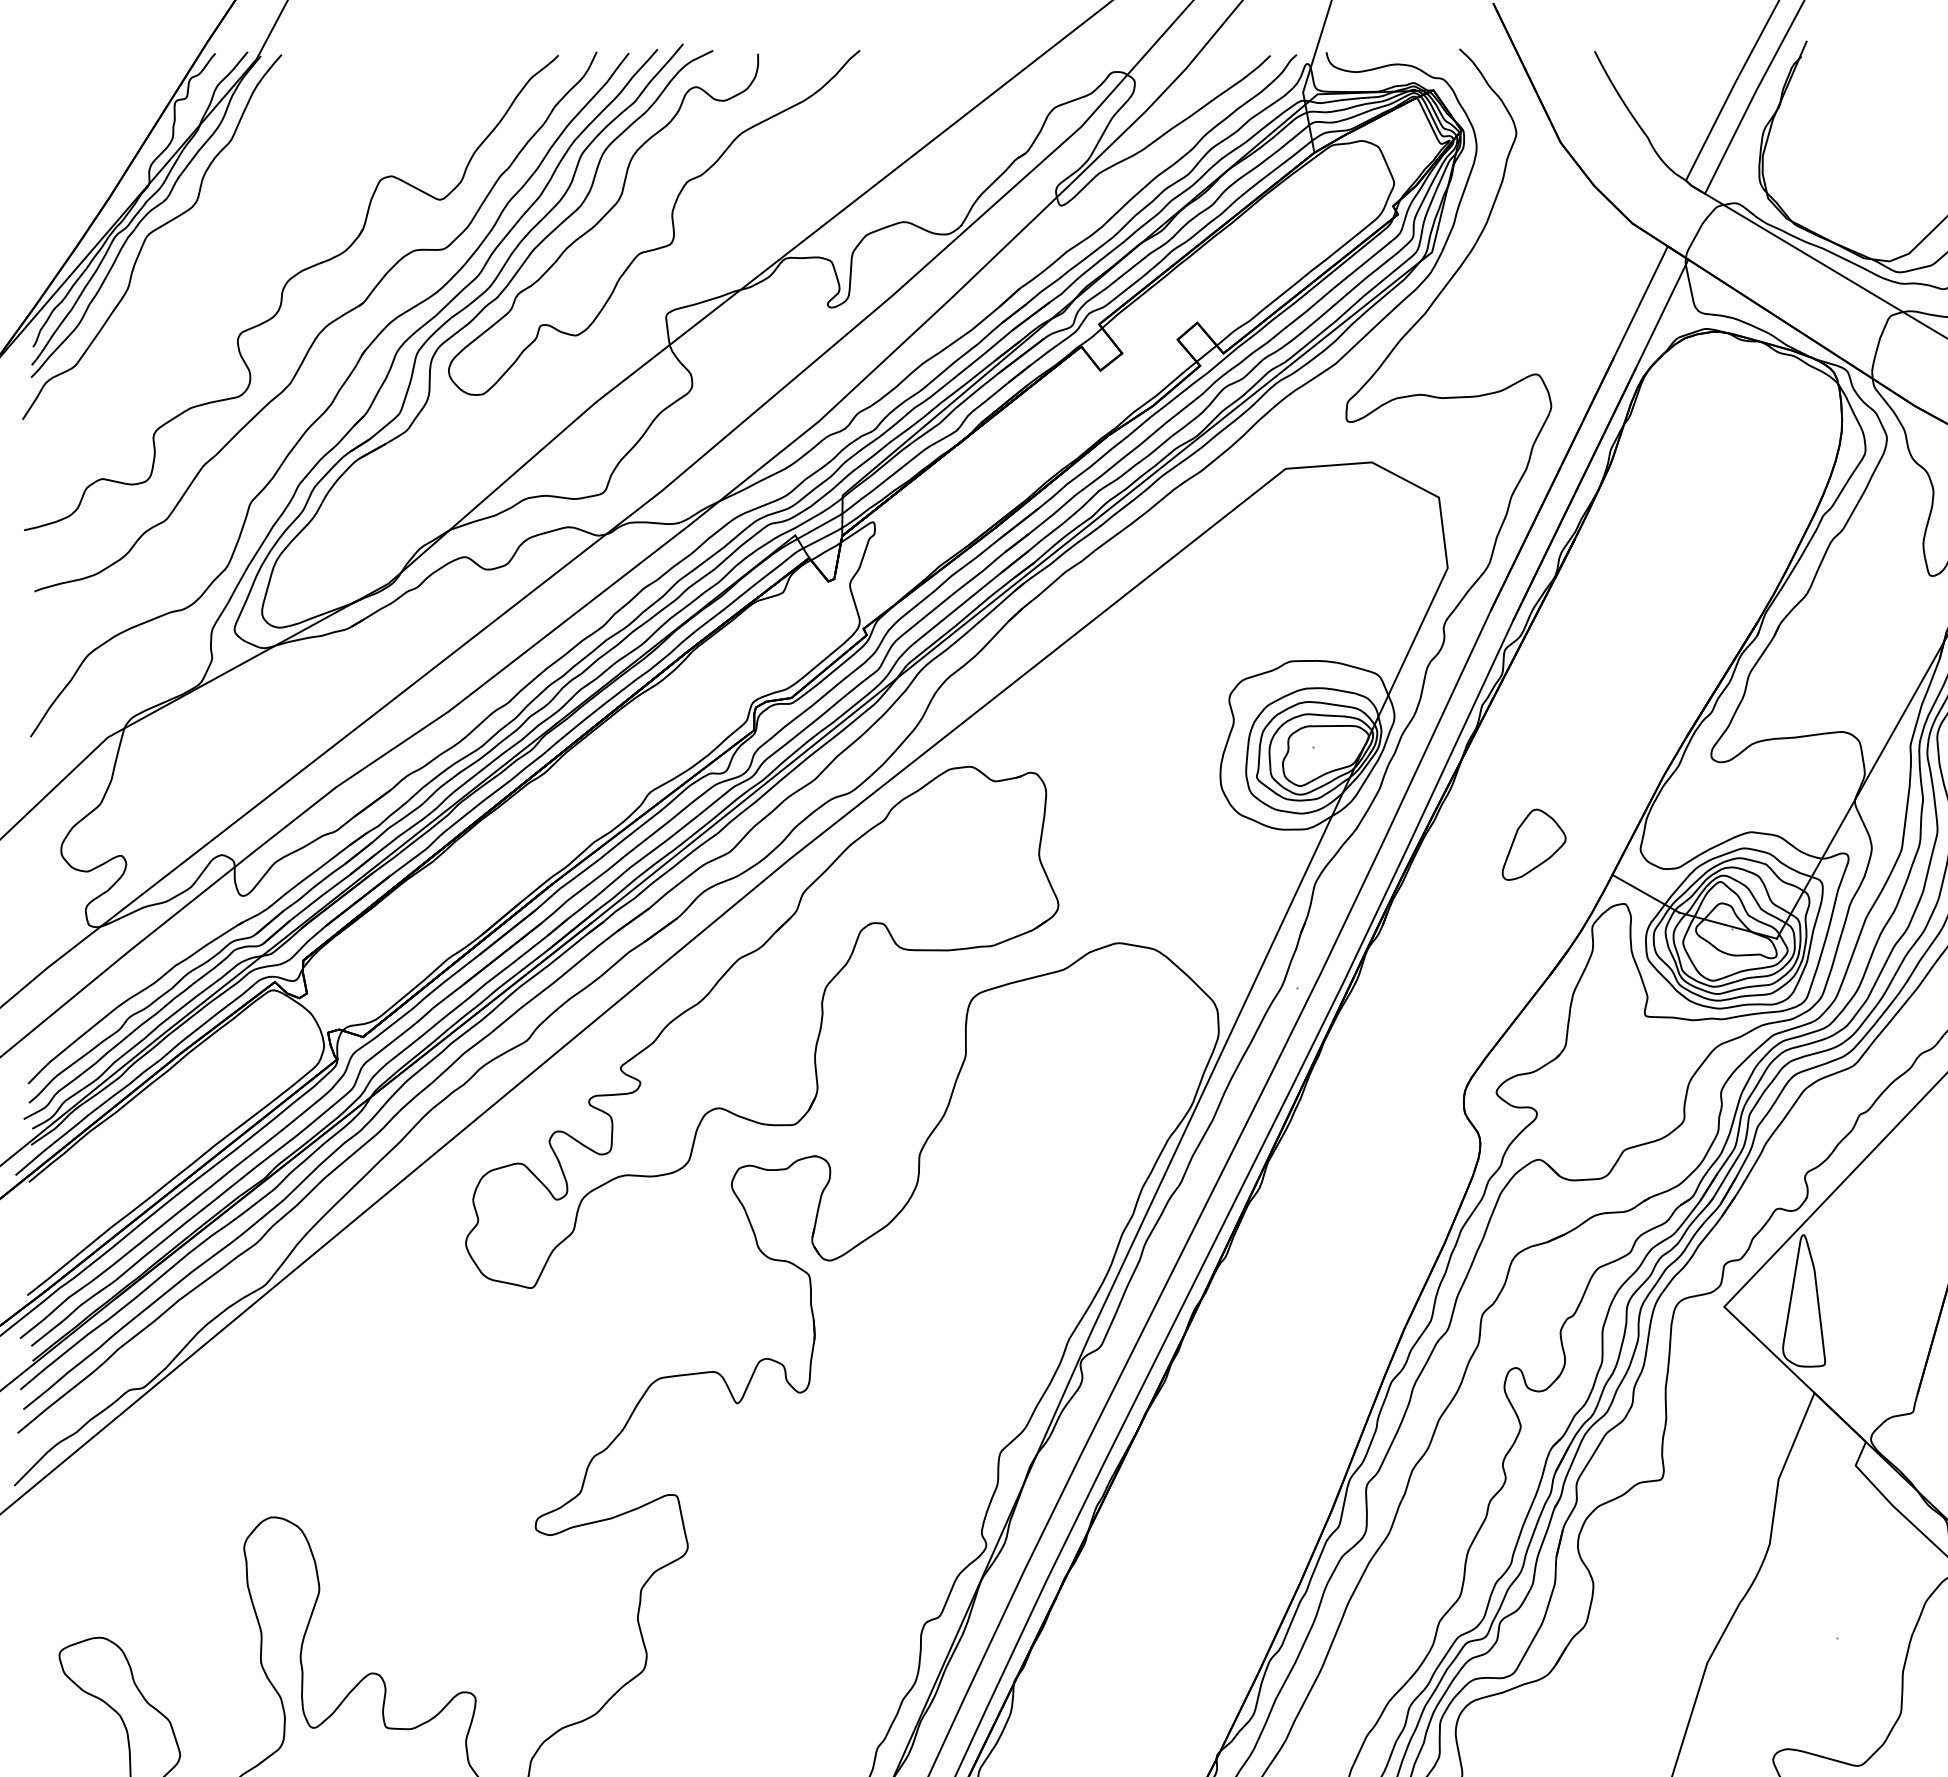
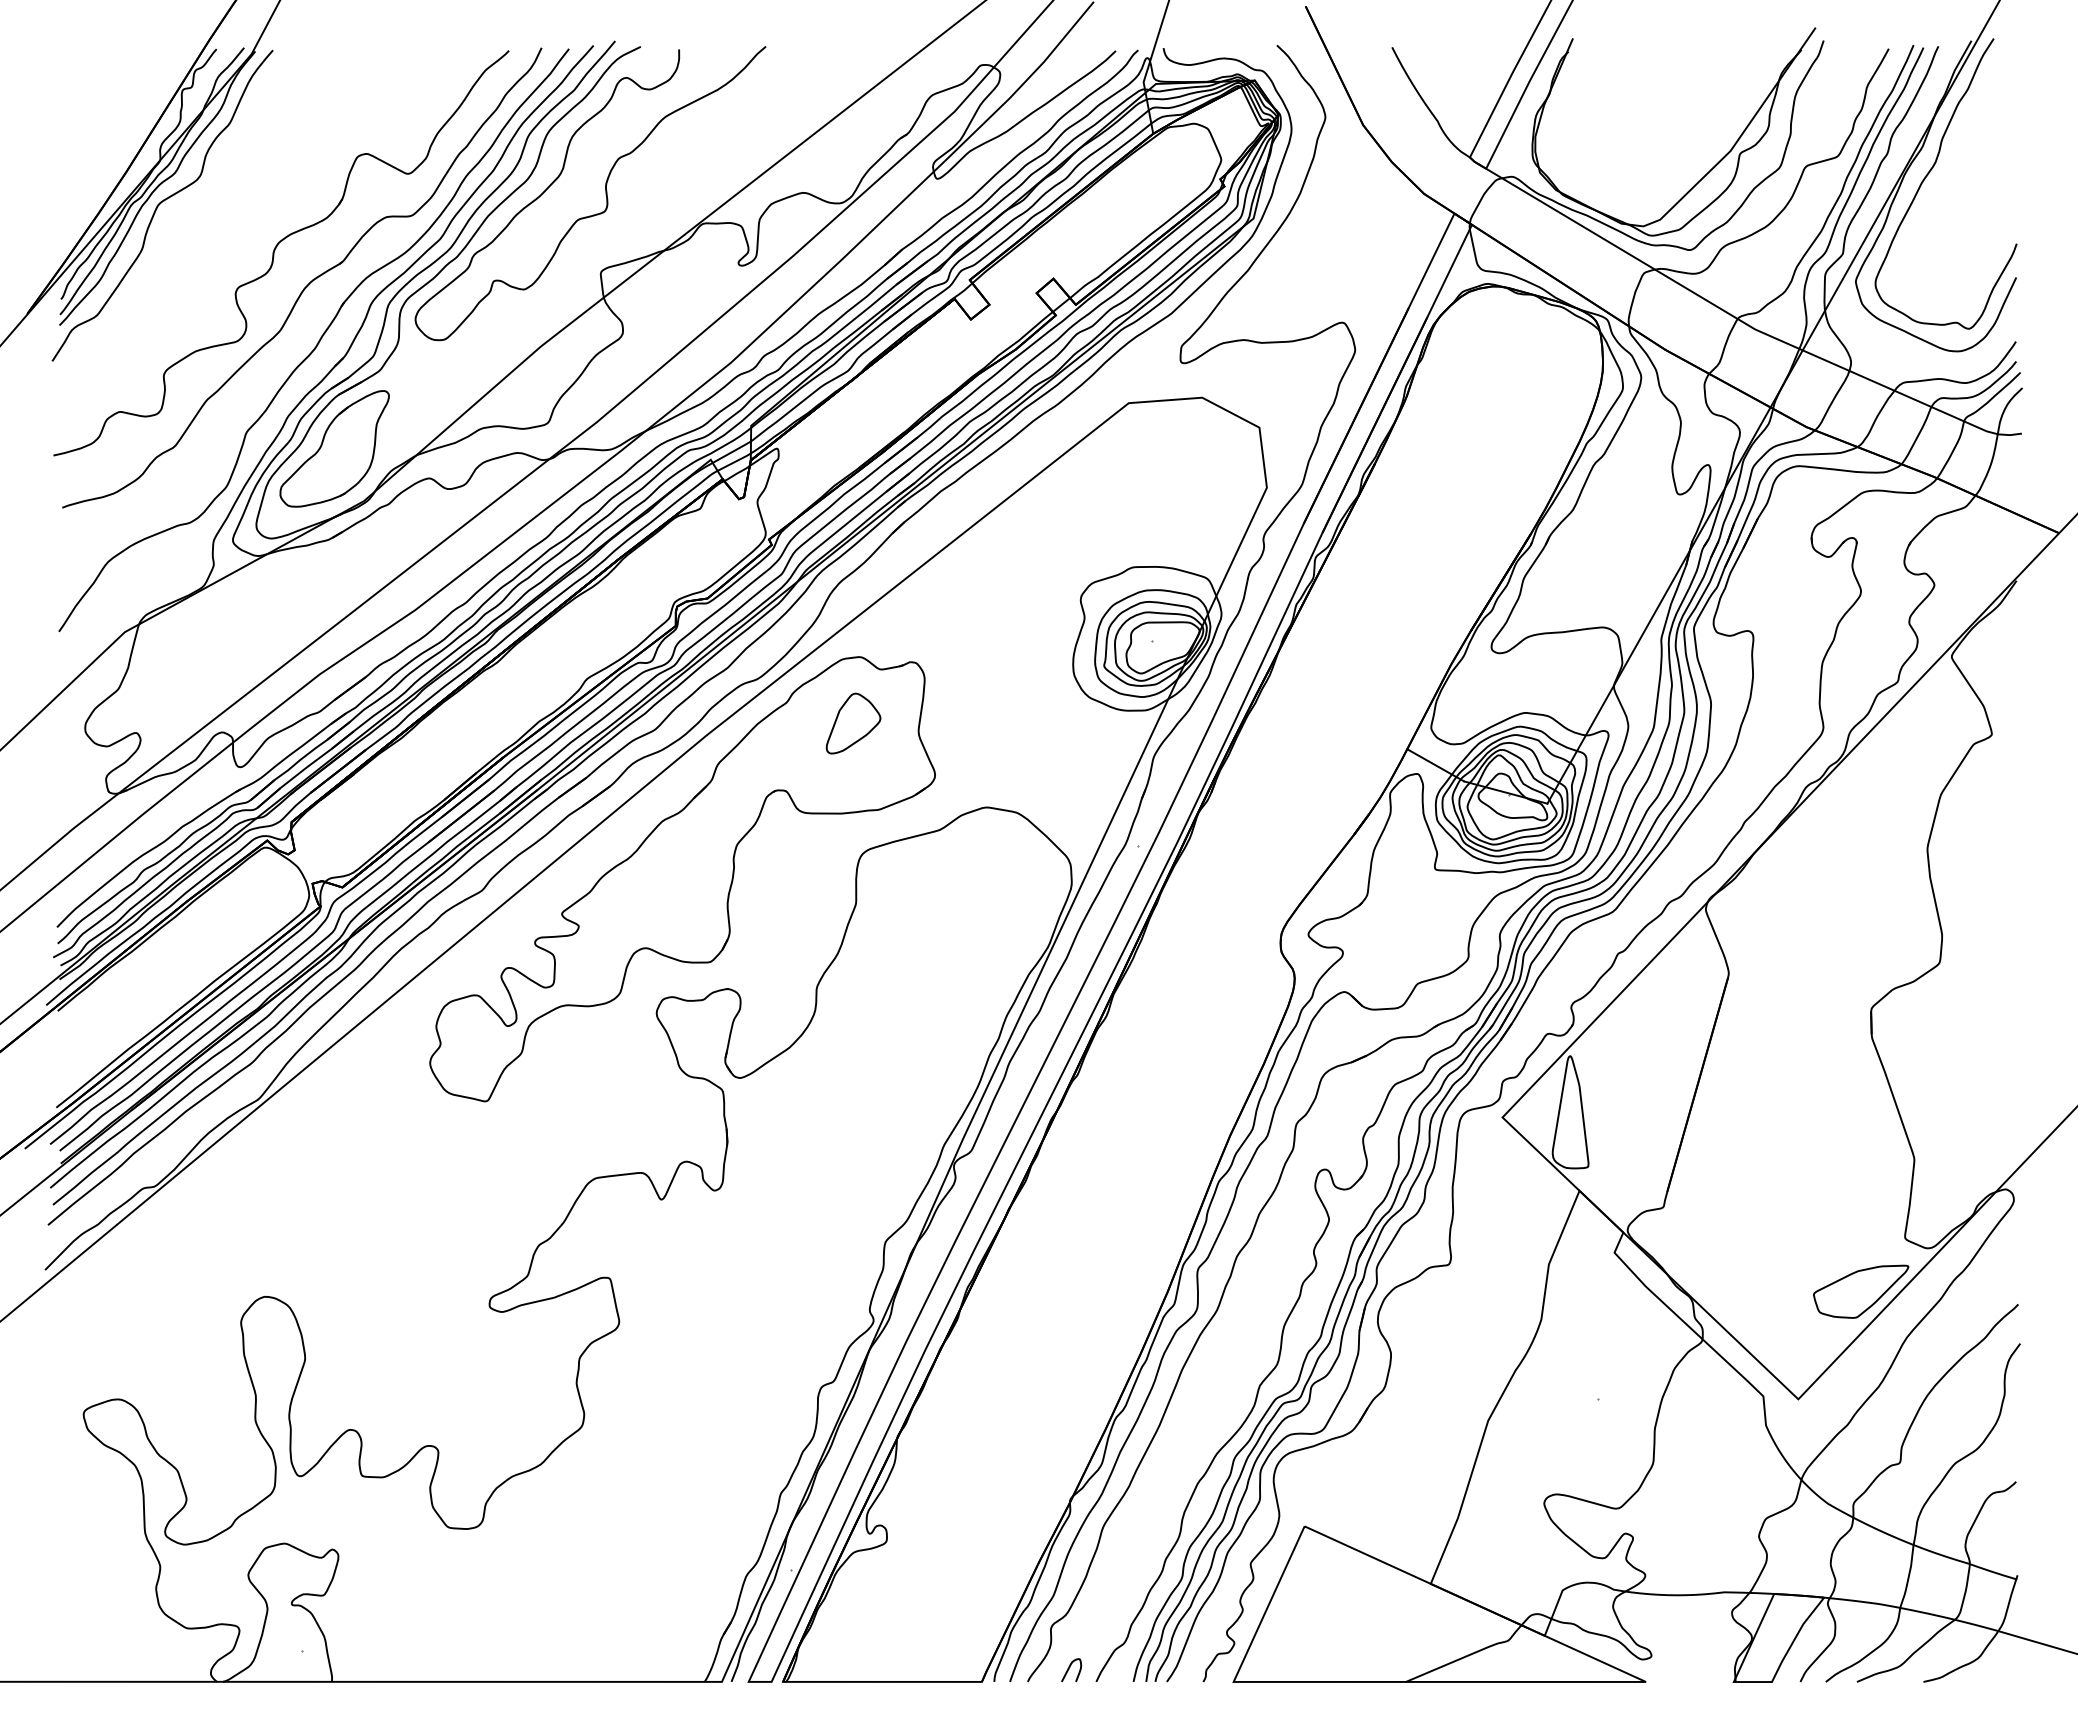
part: (353, 522) -> (334, 448), added
part: (1534, 844) -> (853, 723), moved

